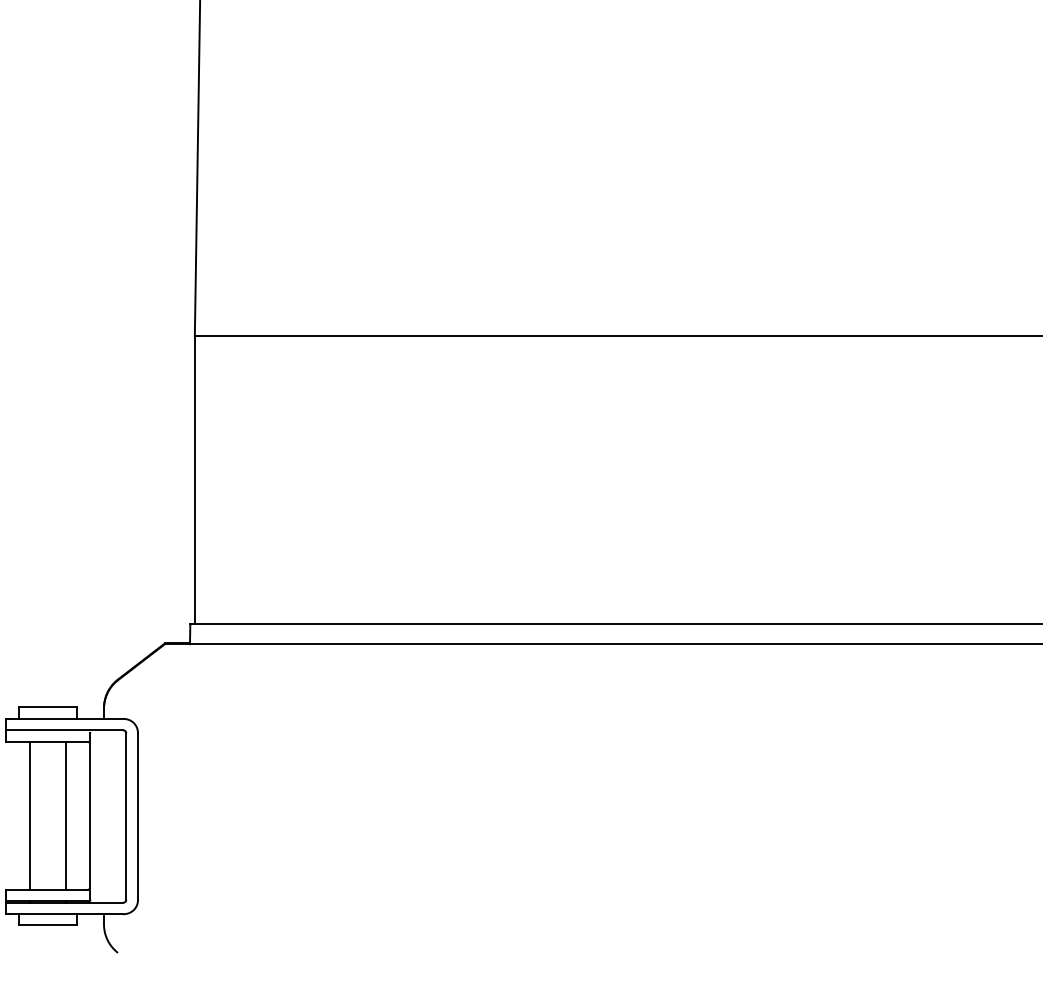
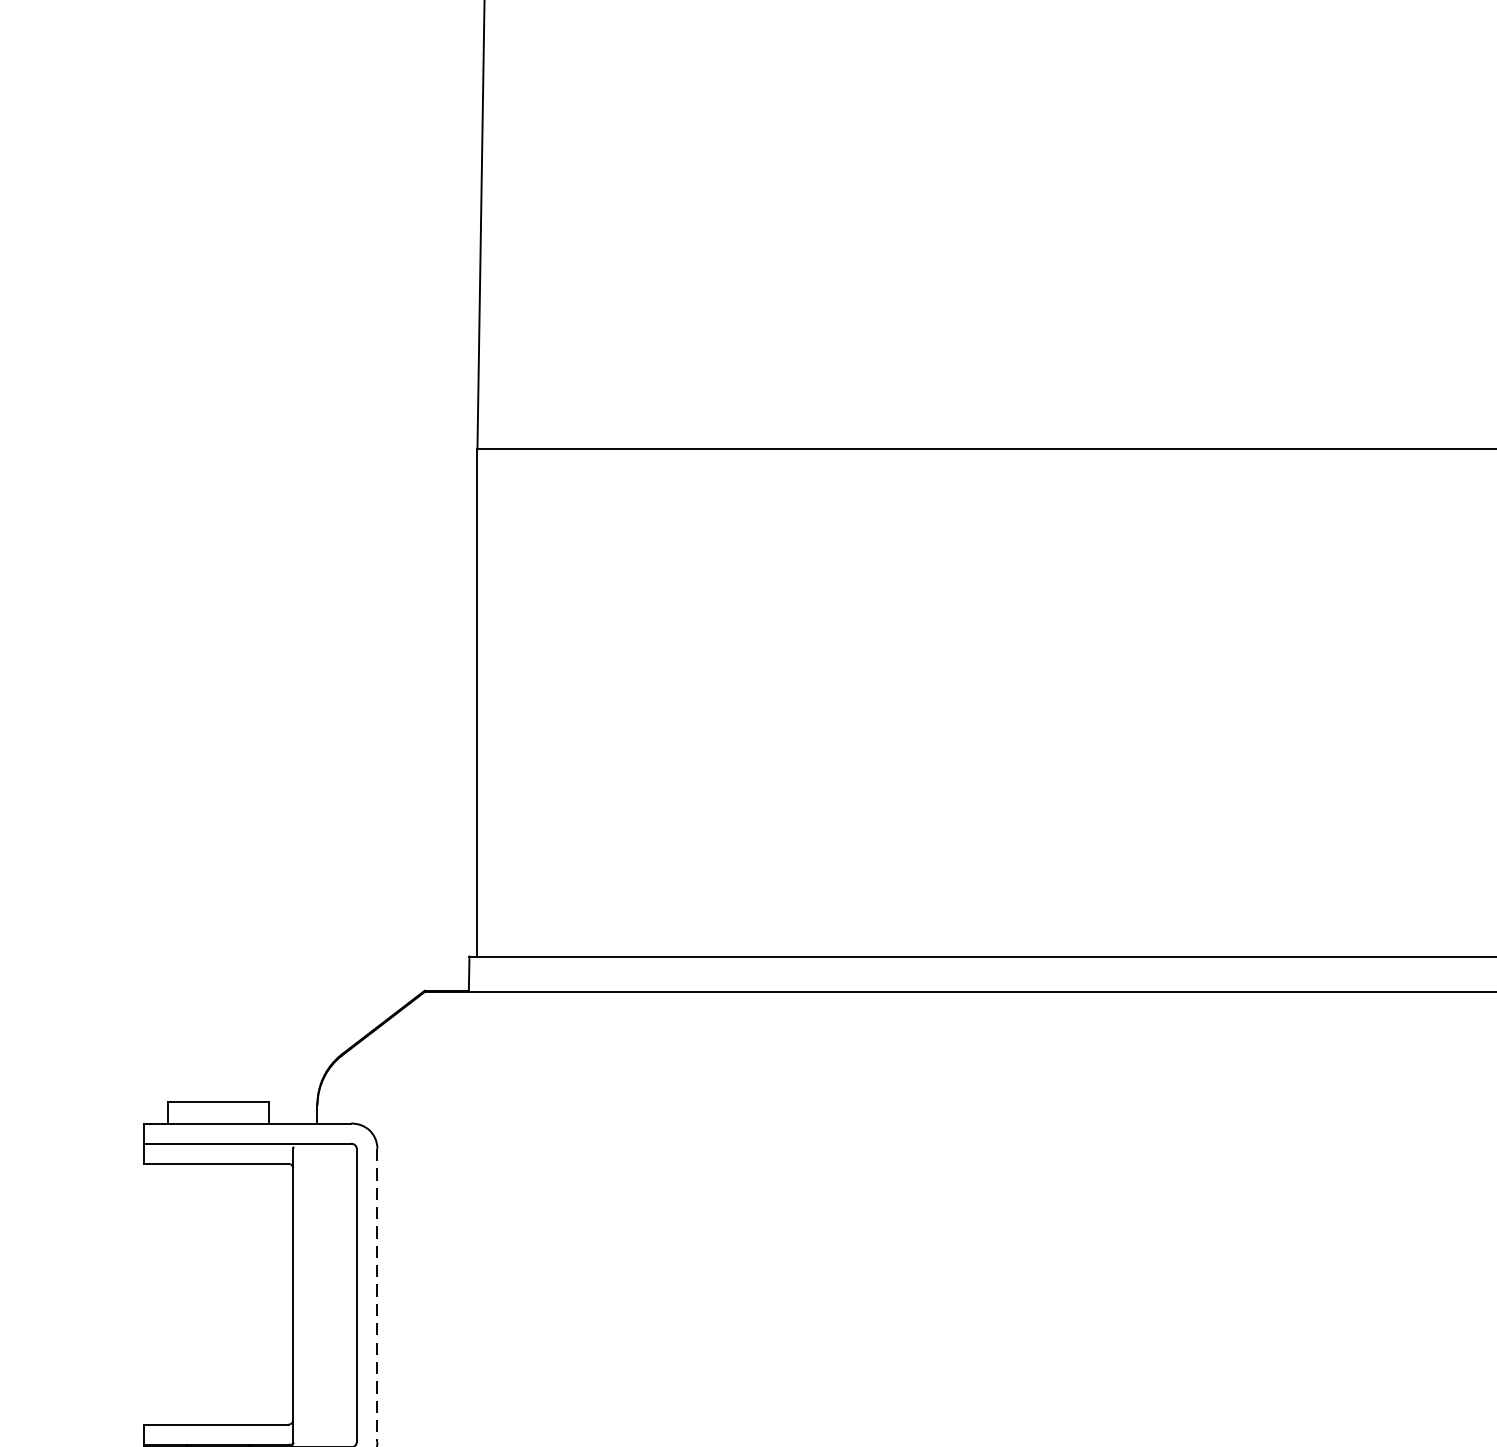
line: (30, 815) -> (188, 1293), removed
line: (65, 815) -> (249, 1293), removed
line: (138, 817) -> (378, 1297), solid -> dashed

